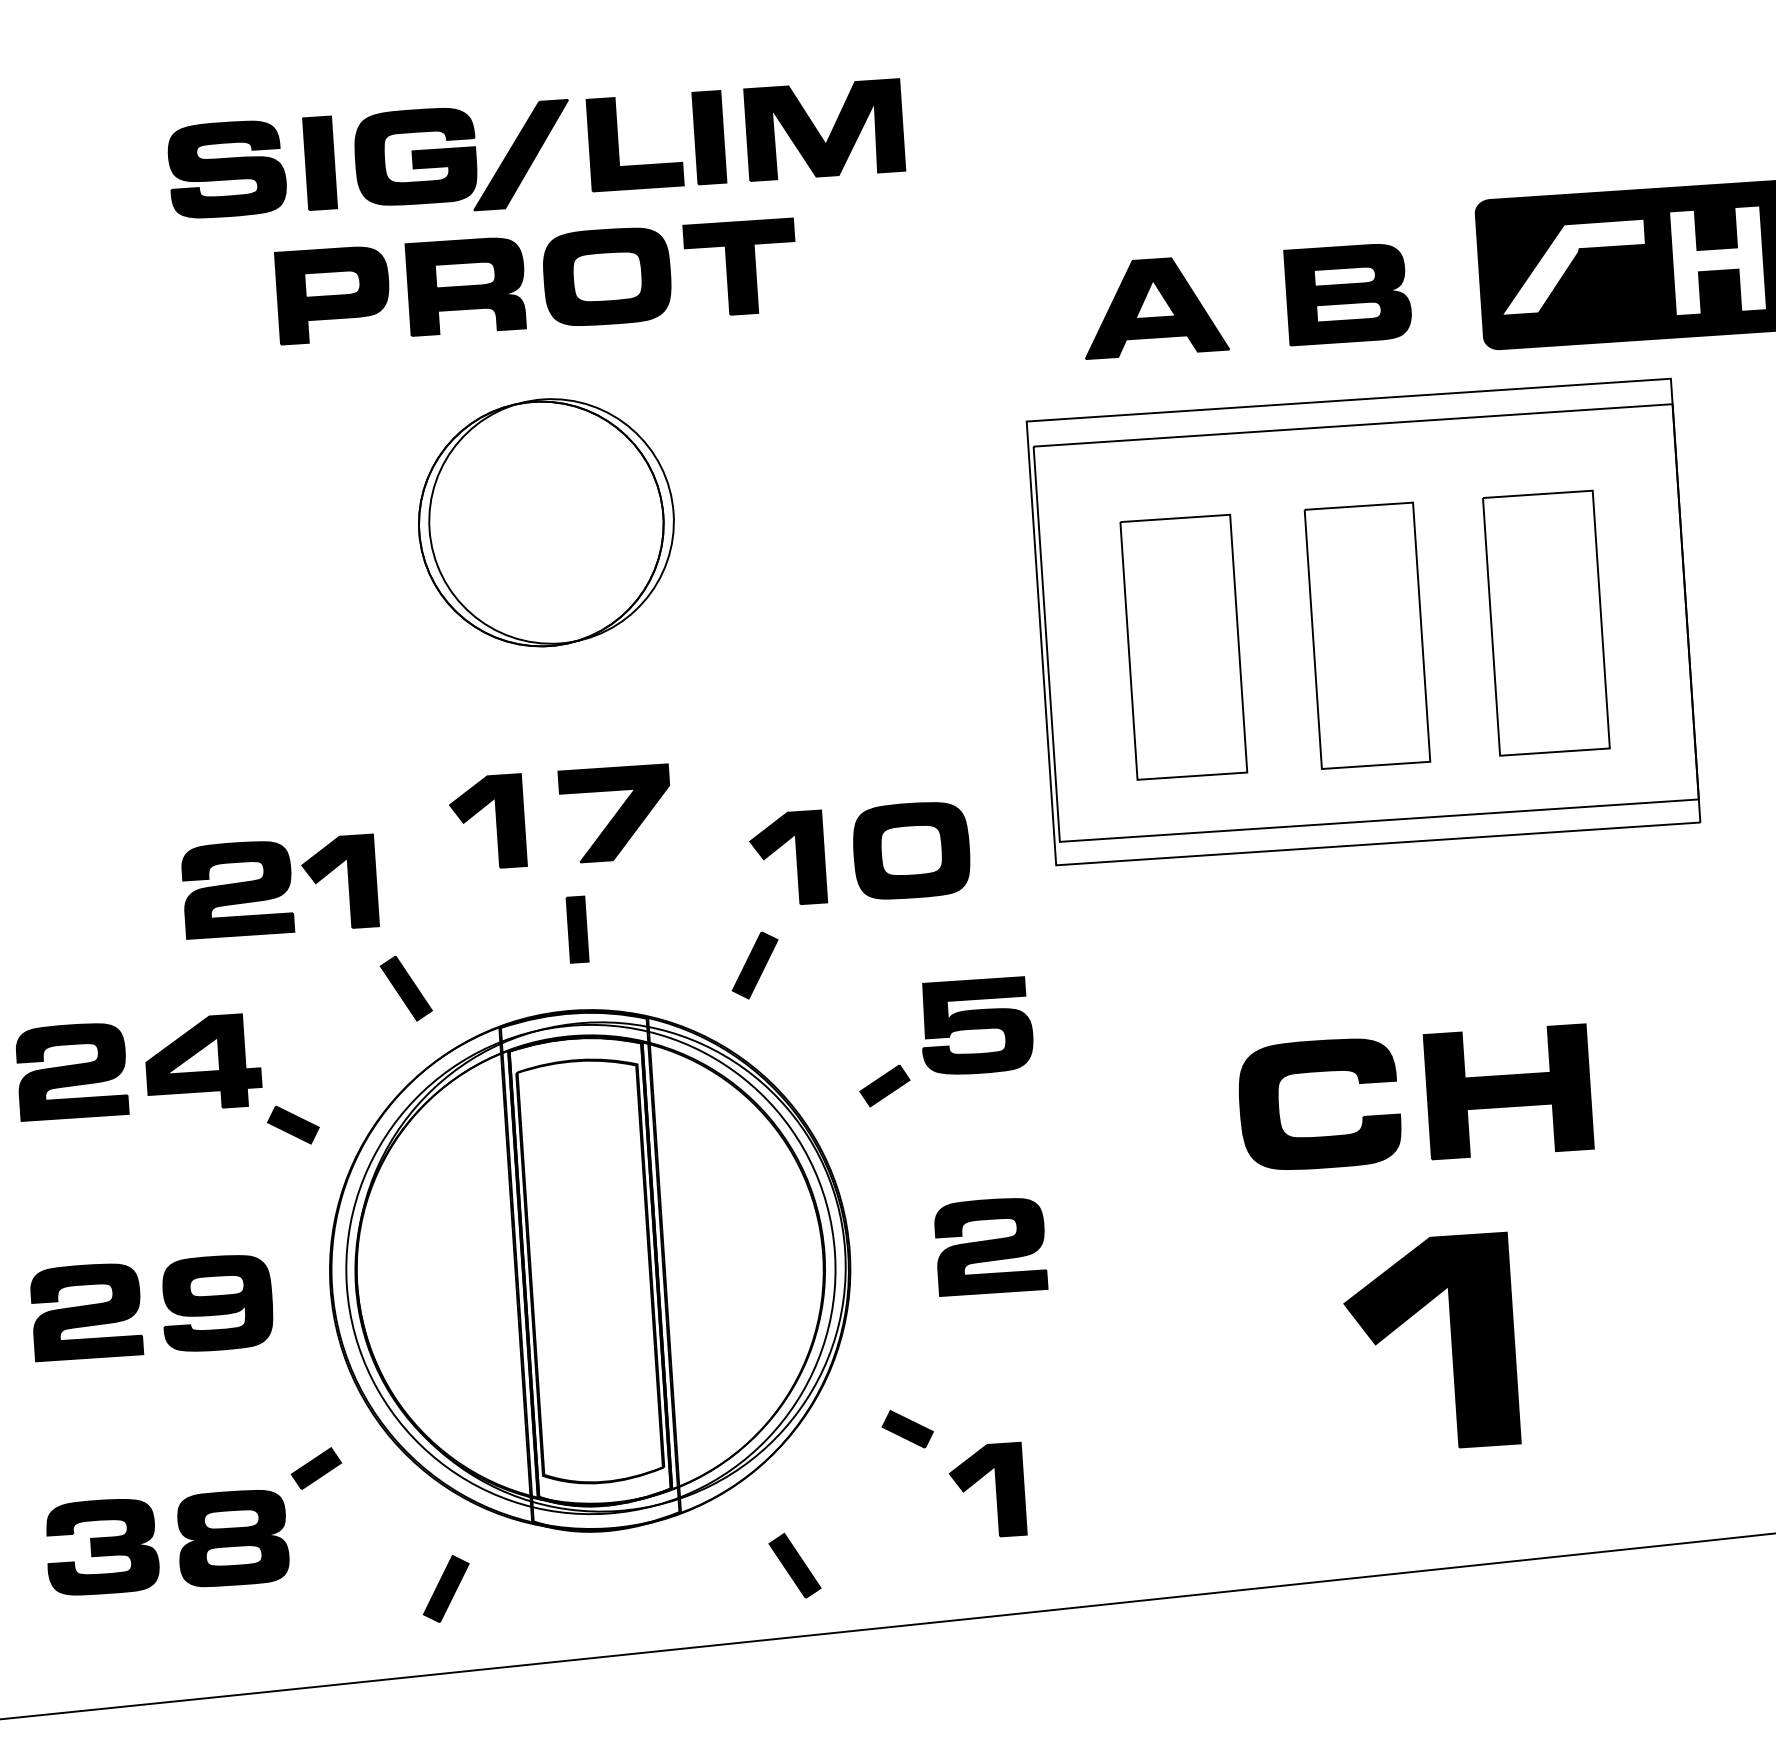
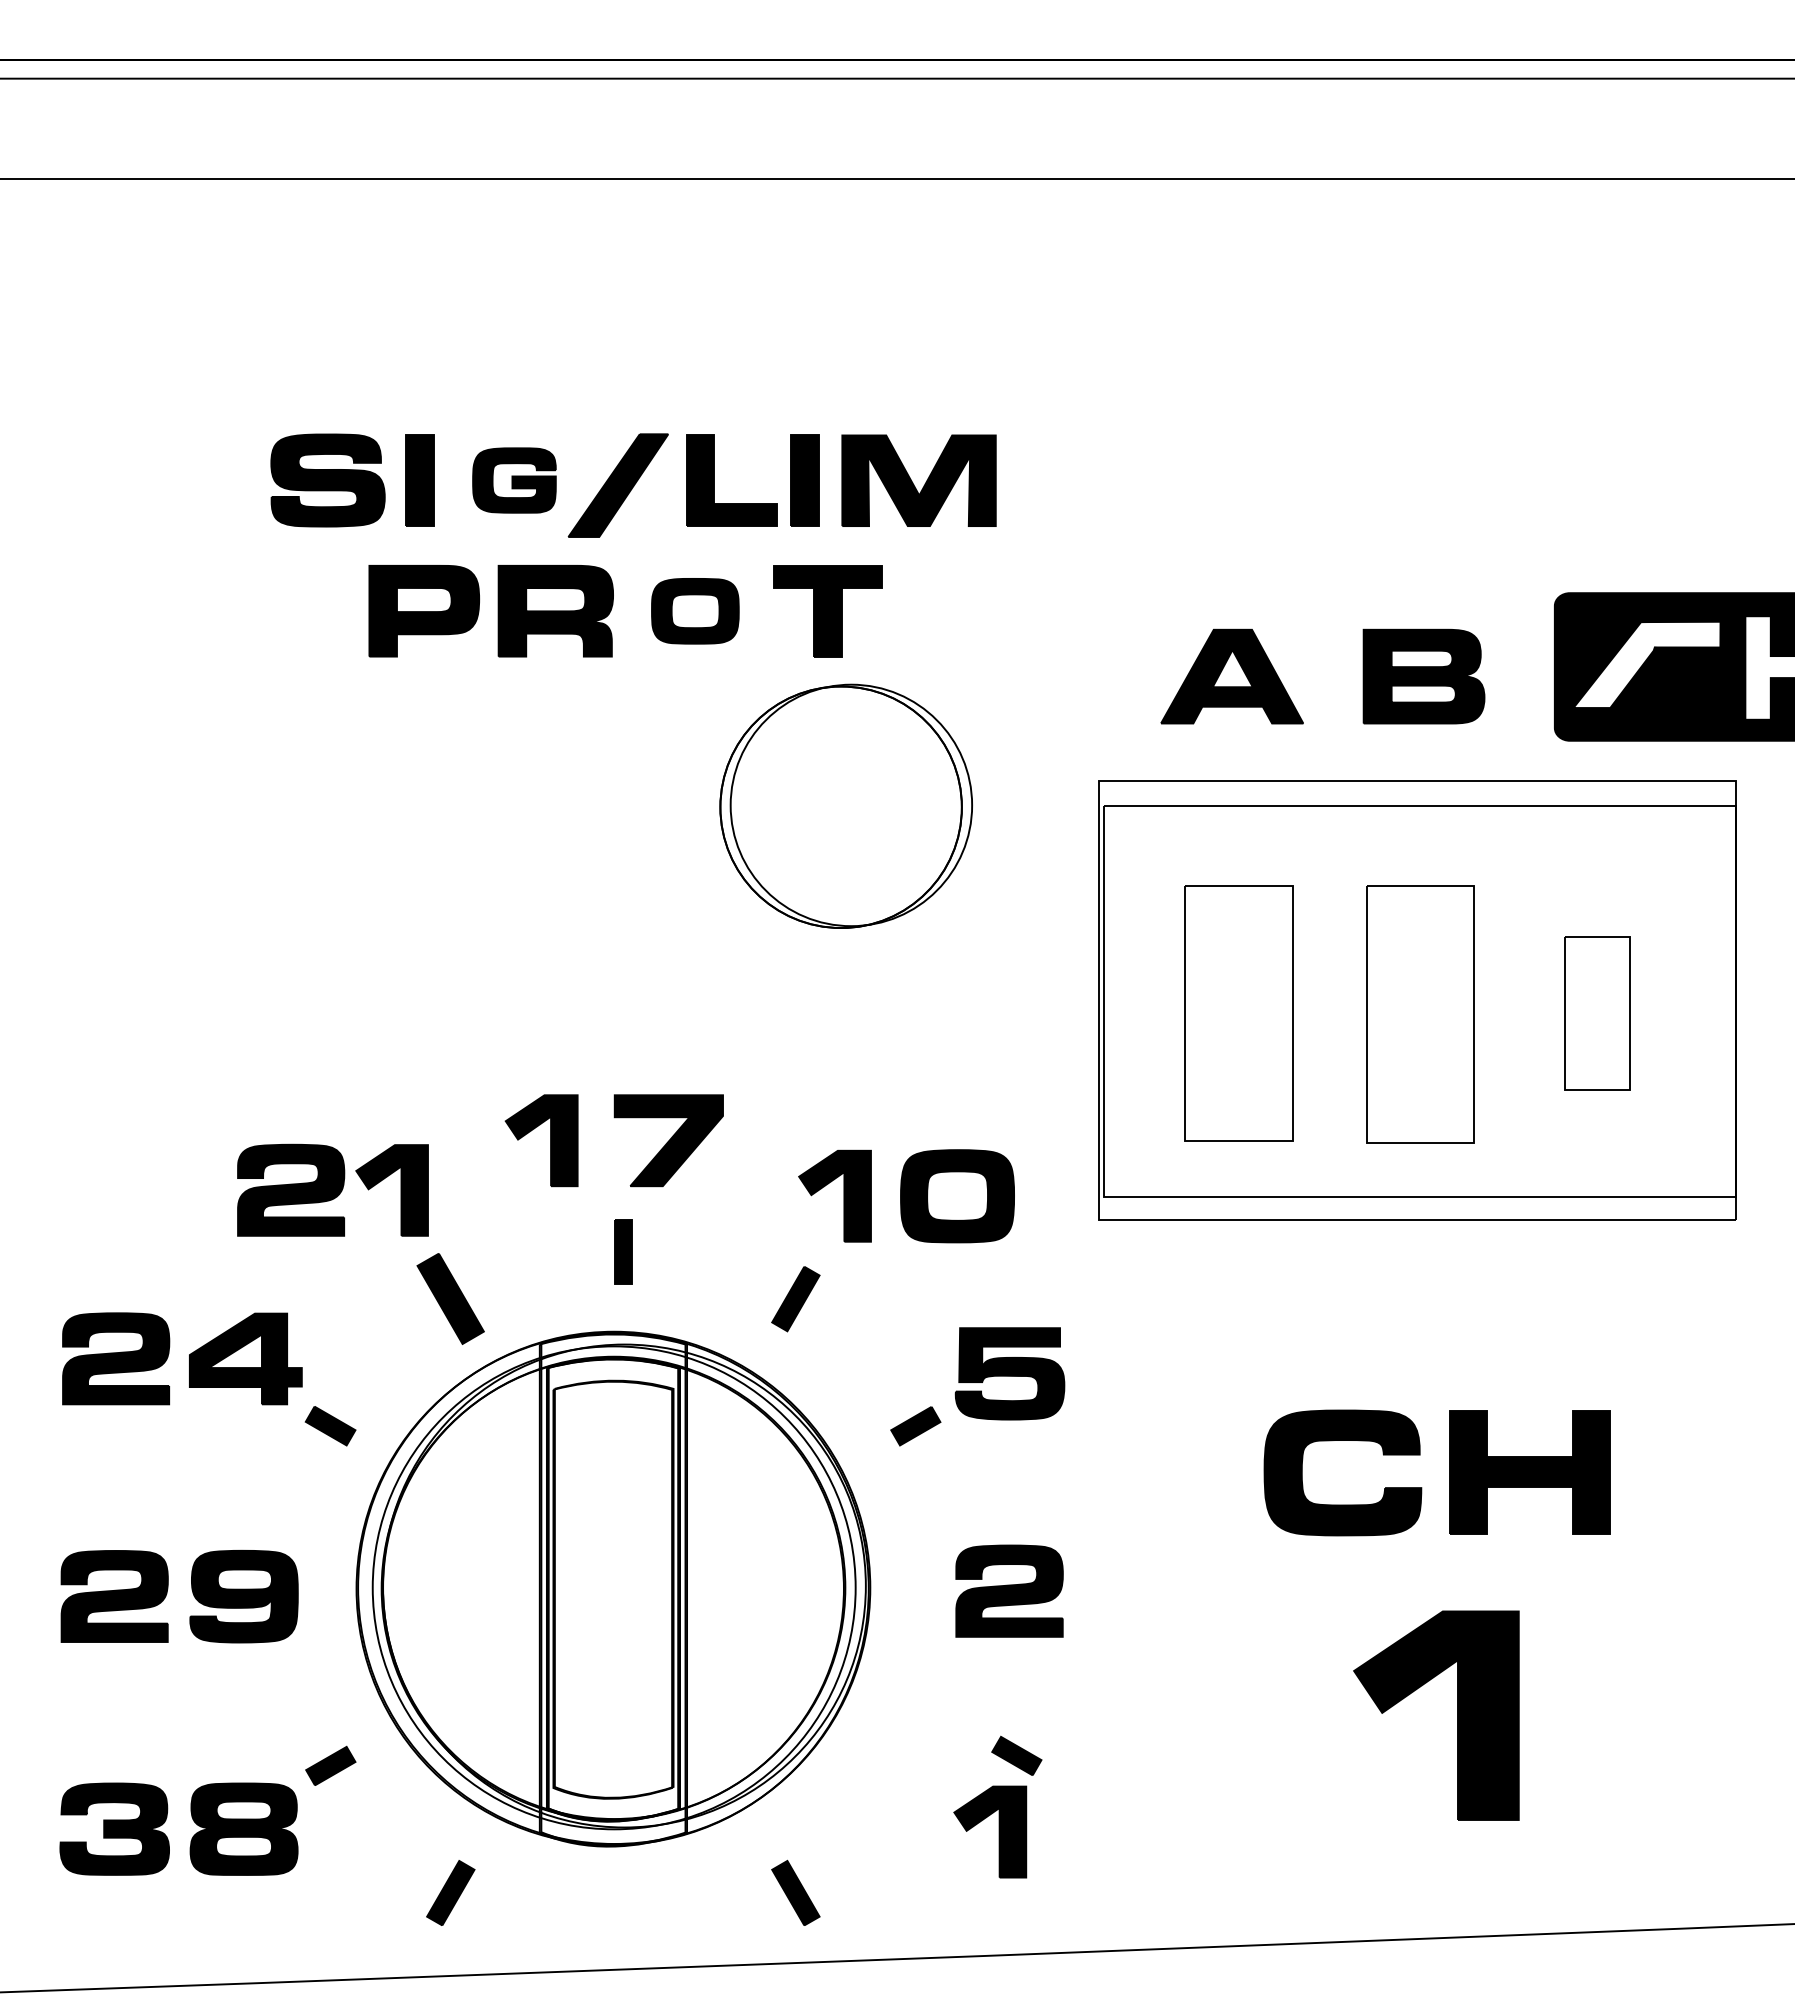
part: (415, 156) -> (514, 480), size x0.7
part: (607, 277) -> (695, 611), size x0.7
part: (545, 521) -> (845, 805), moved
part: (1546, 622) -> (1597, 1013), size x0.6
part: (406, 989) -> (450, 1299), size x1.4
part: (907, 1428) -> (1016, 1755), moved

